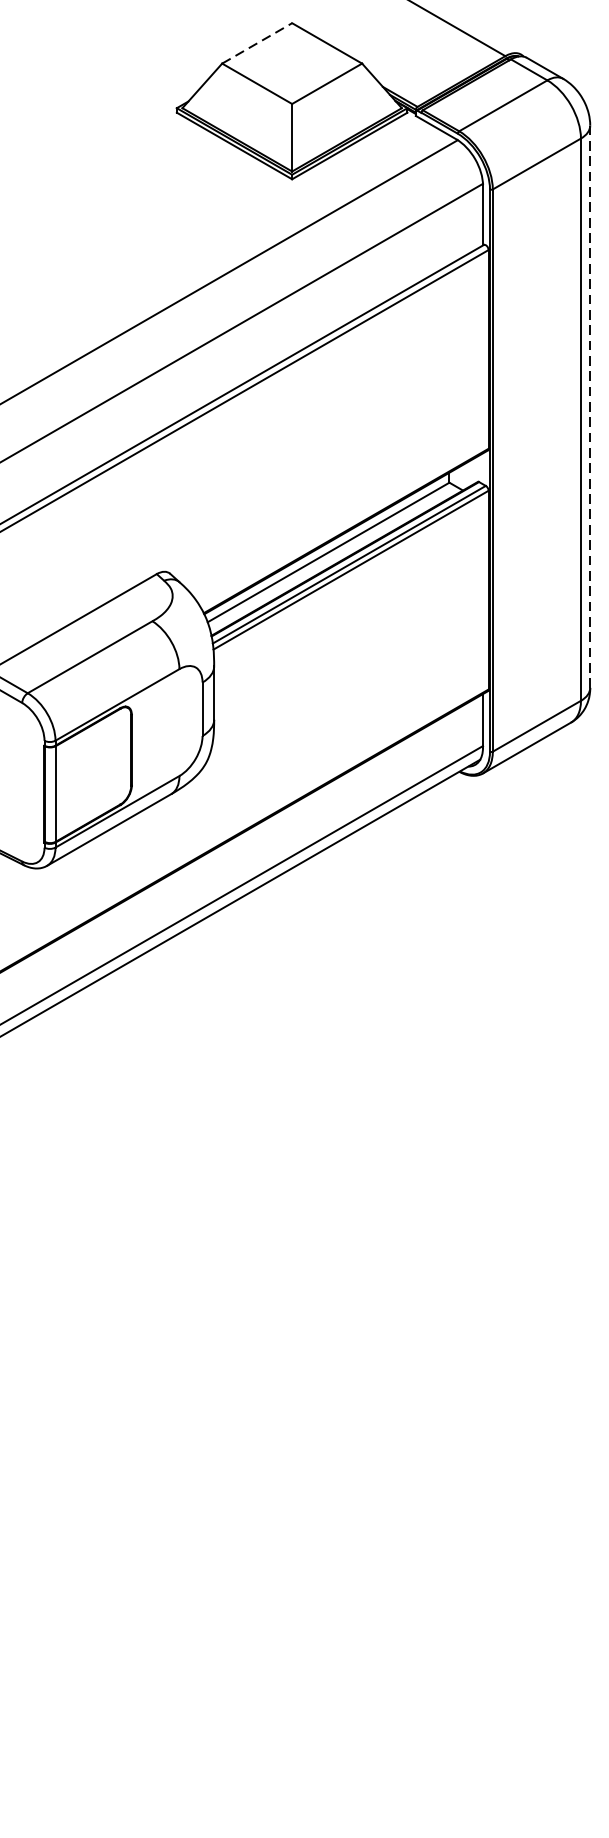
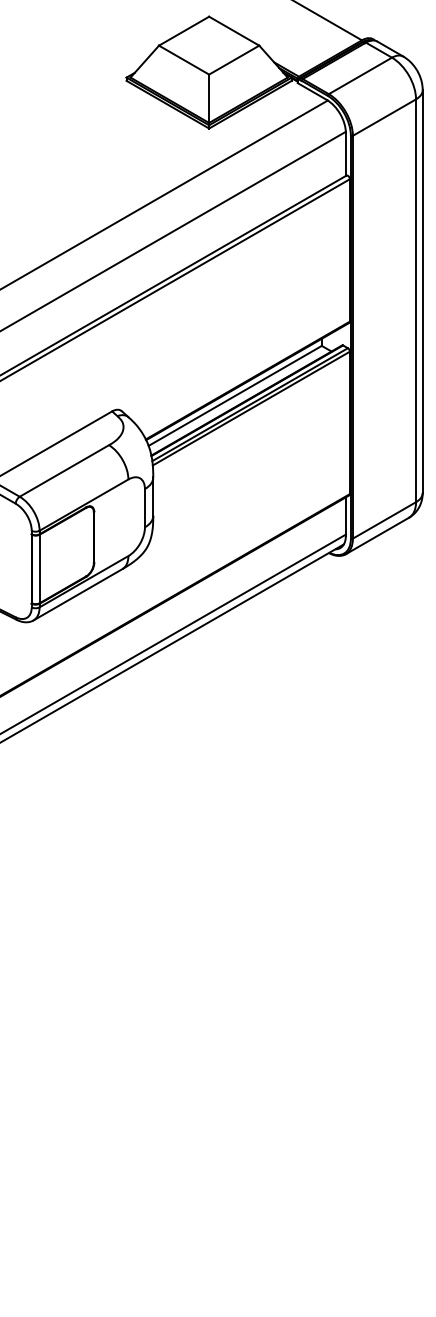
line: (257, 43) -> (184, 31), dashed -> solid
line: (589, 408) -> (422, 292), dashed -> solid

